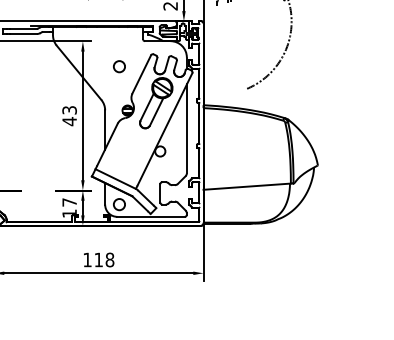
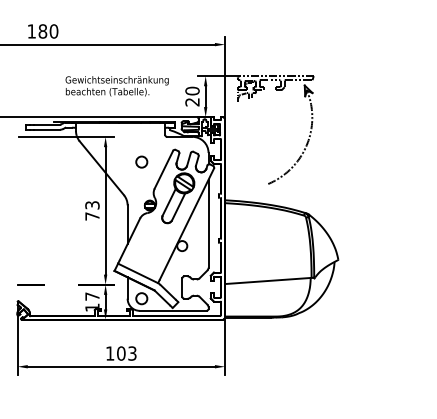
text: (69, 121) -> (92, 216), 43 -> 73
text: (104, 259) -> (126, 353), 118 -> 103

